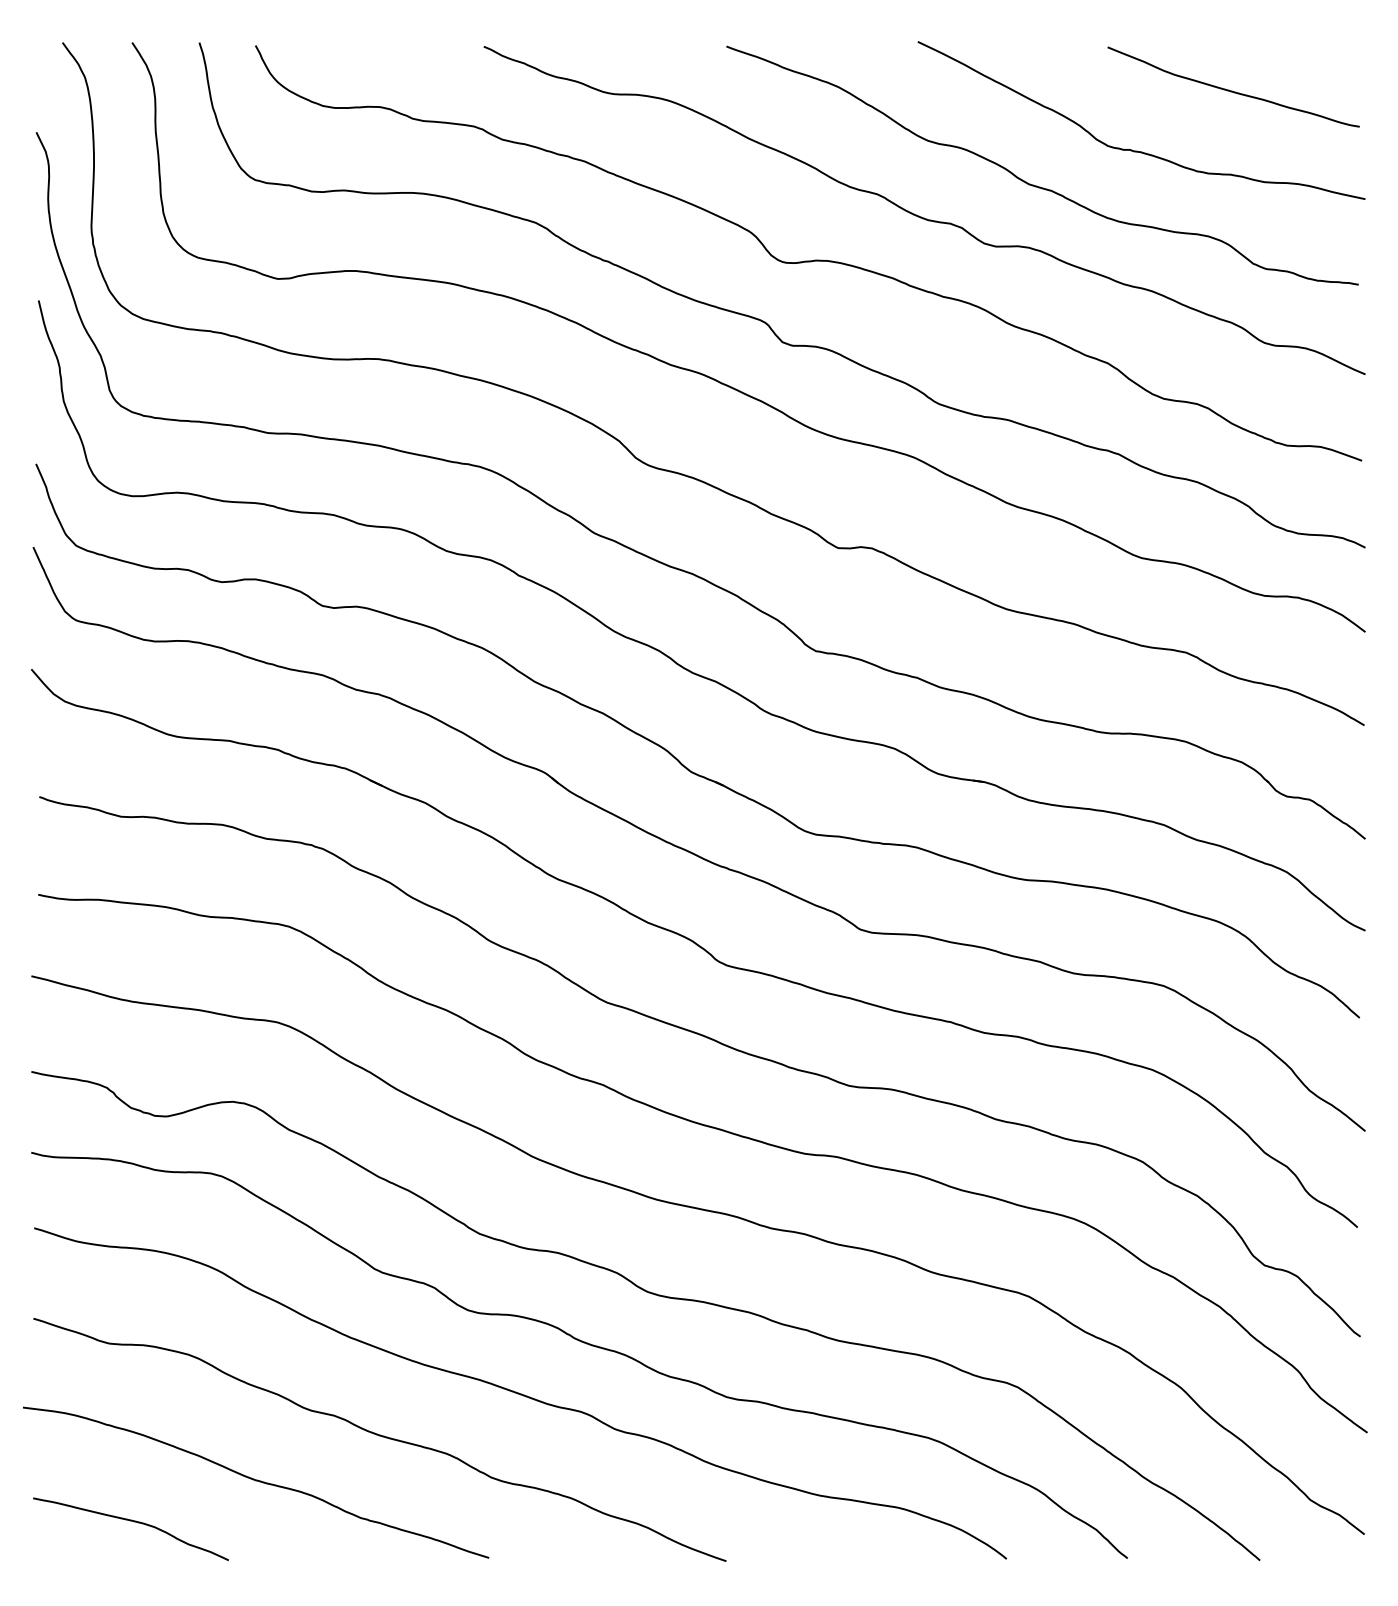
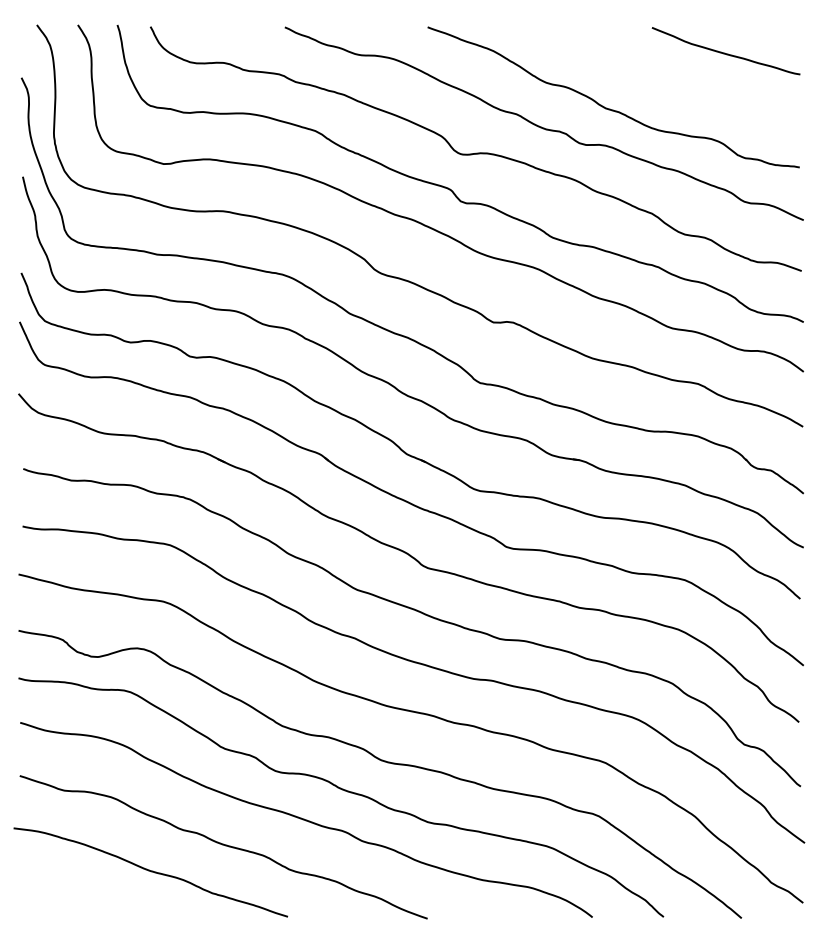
curve: (1132, 148) -> (666, 87), removed
curve: (129, 1521) -> (76, 895), removed

